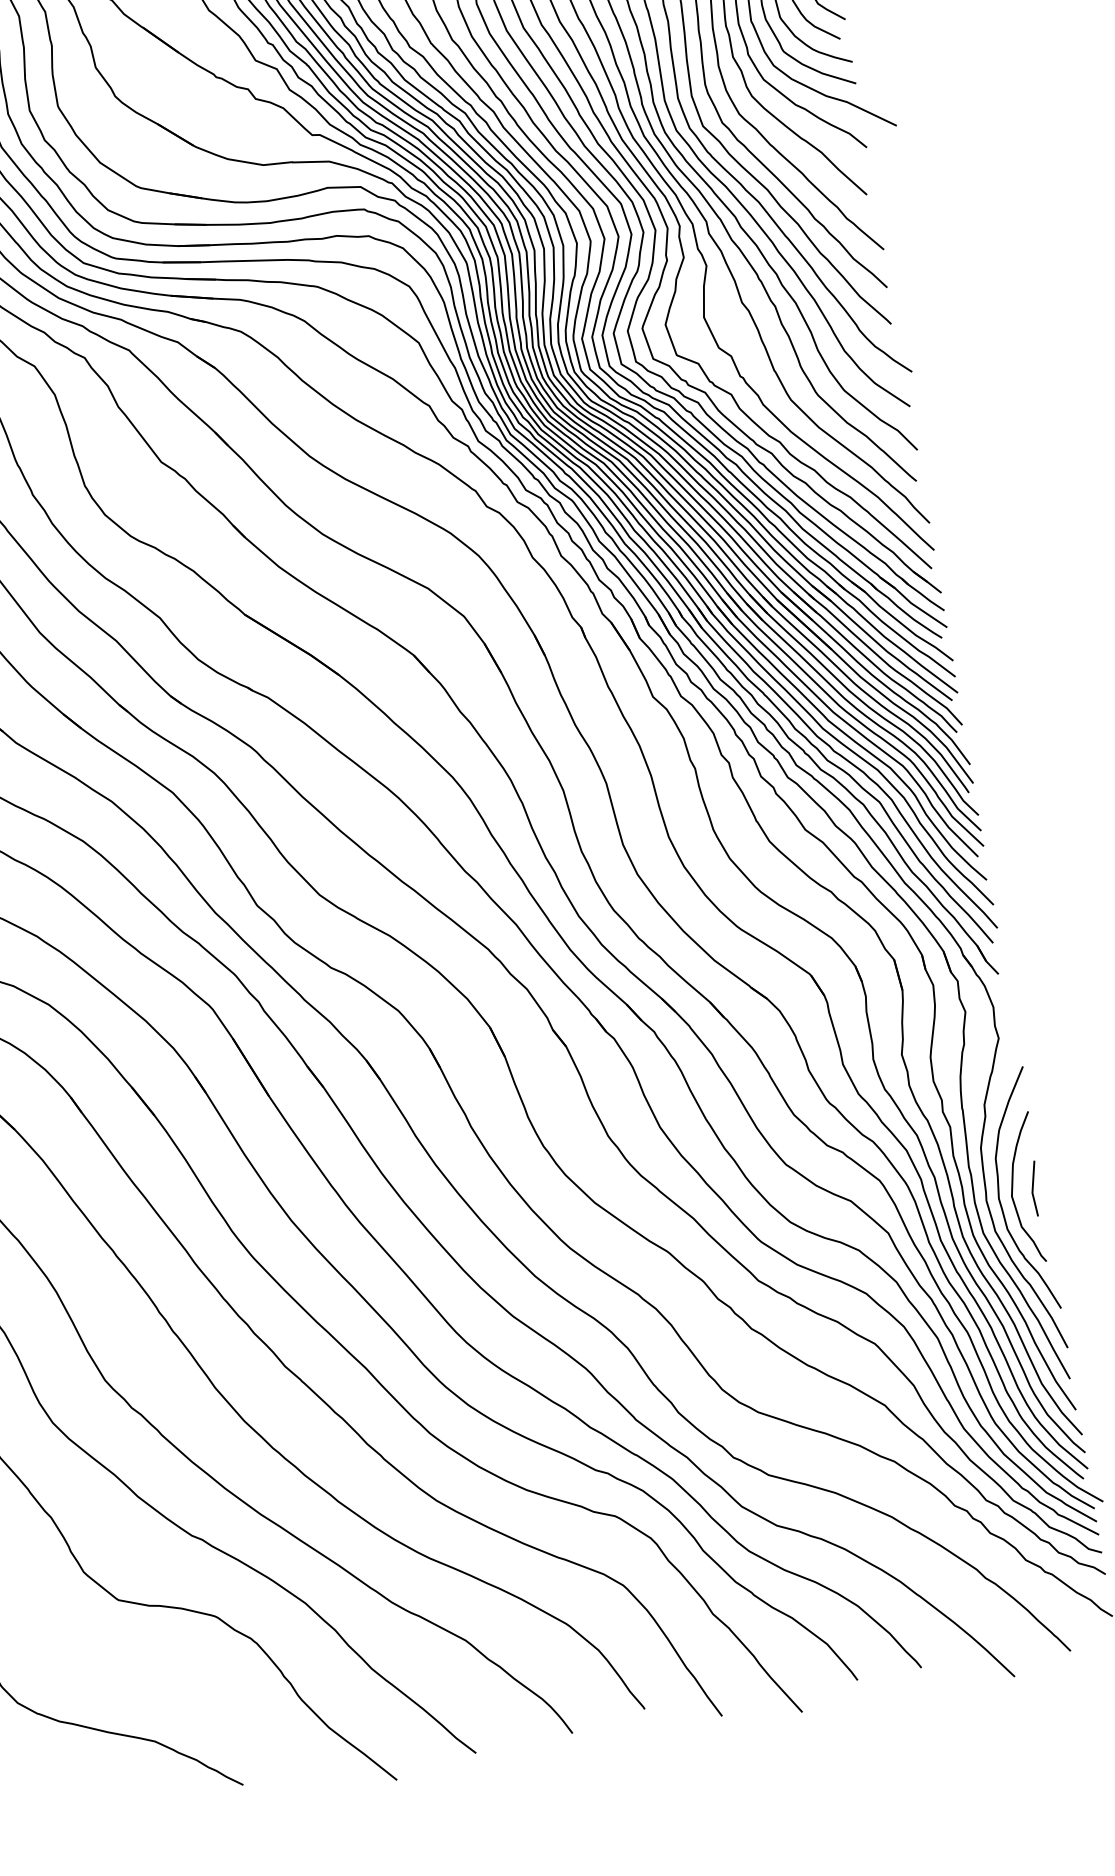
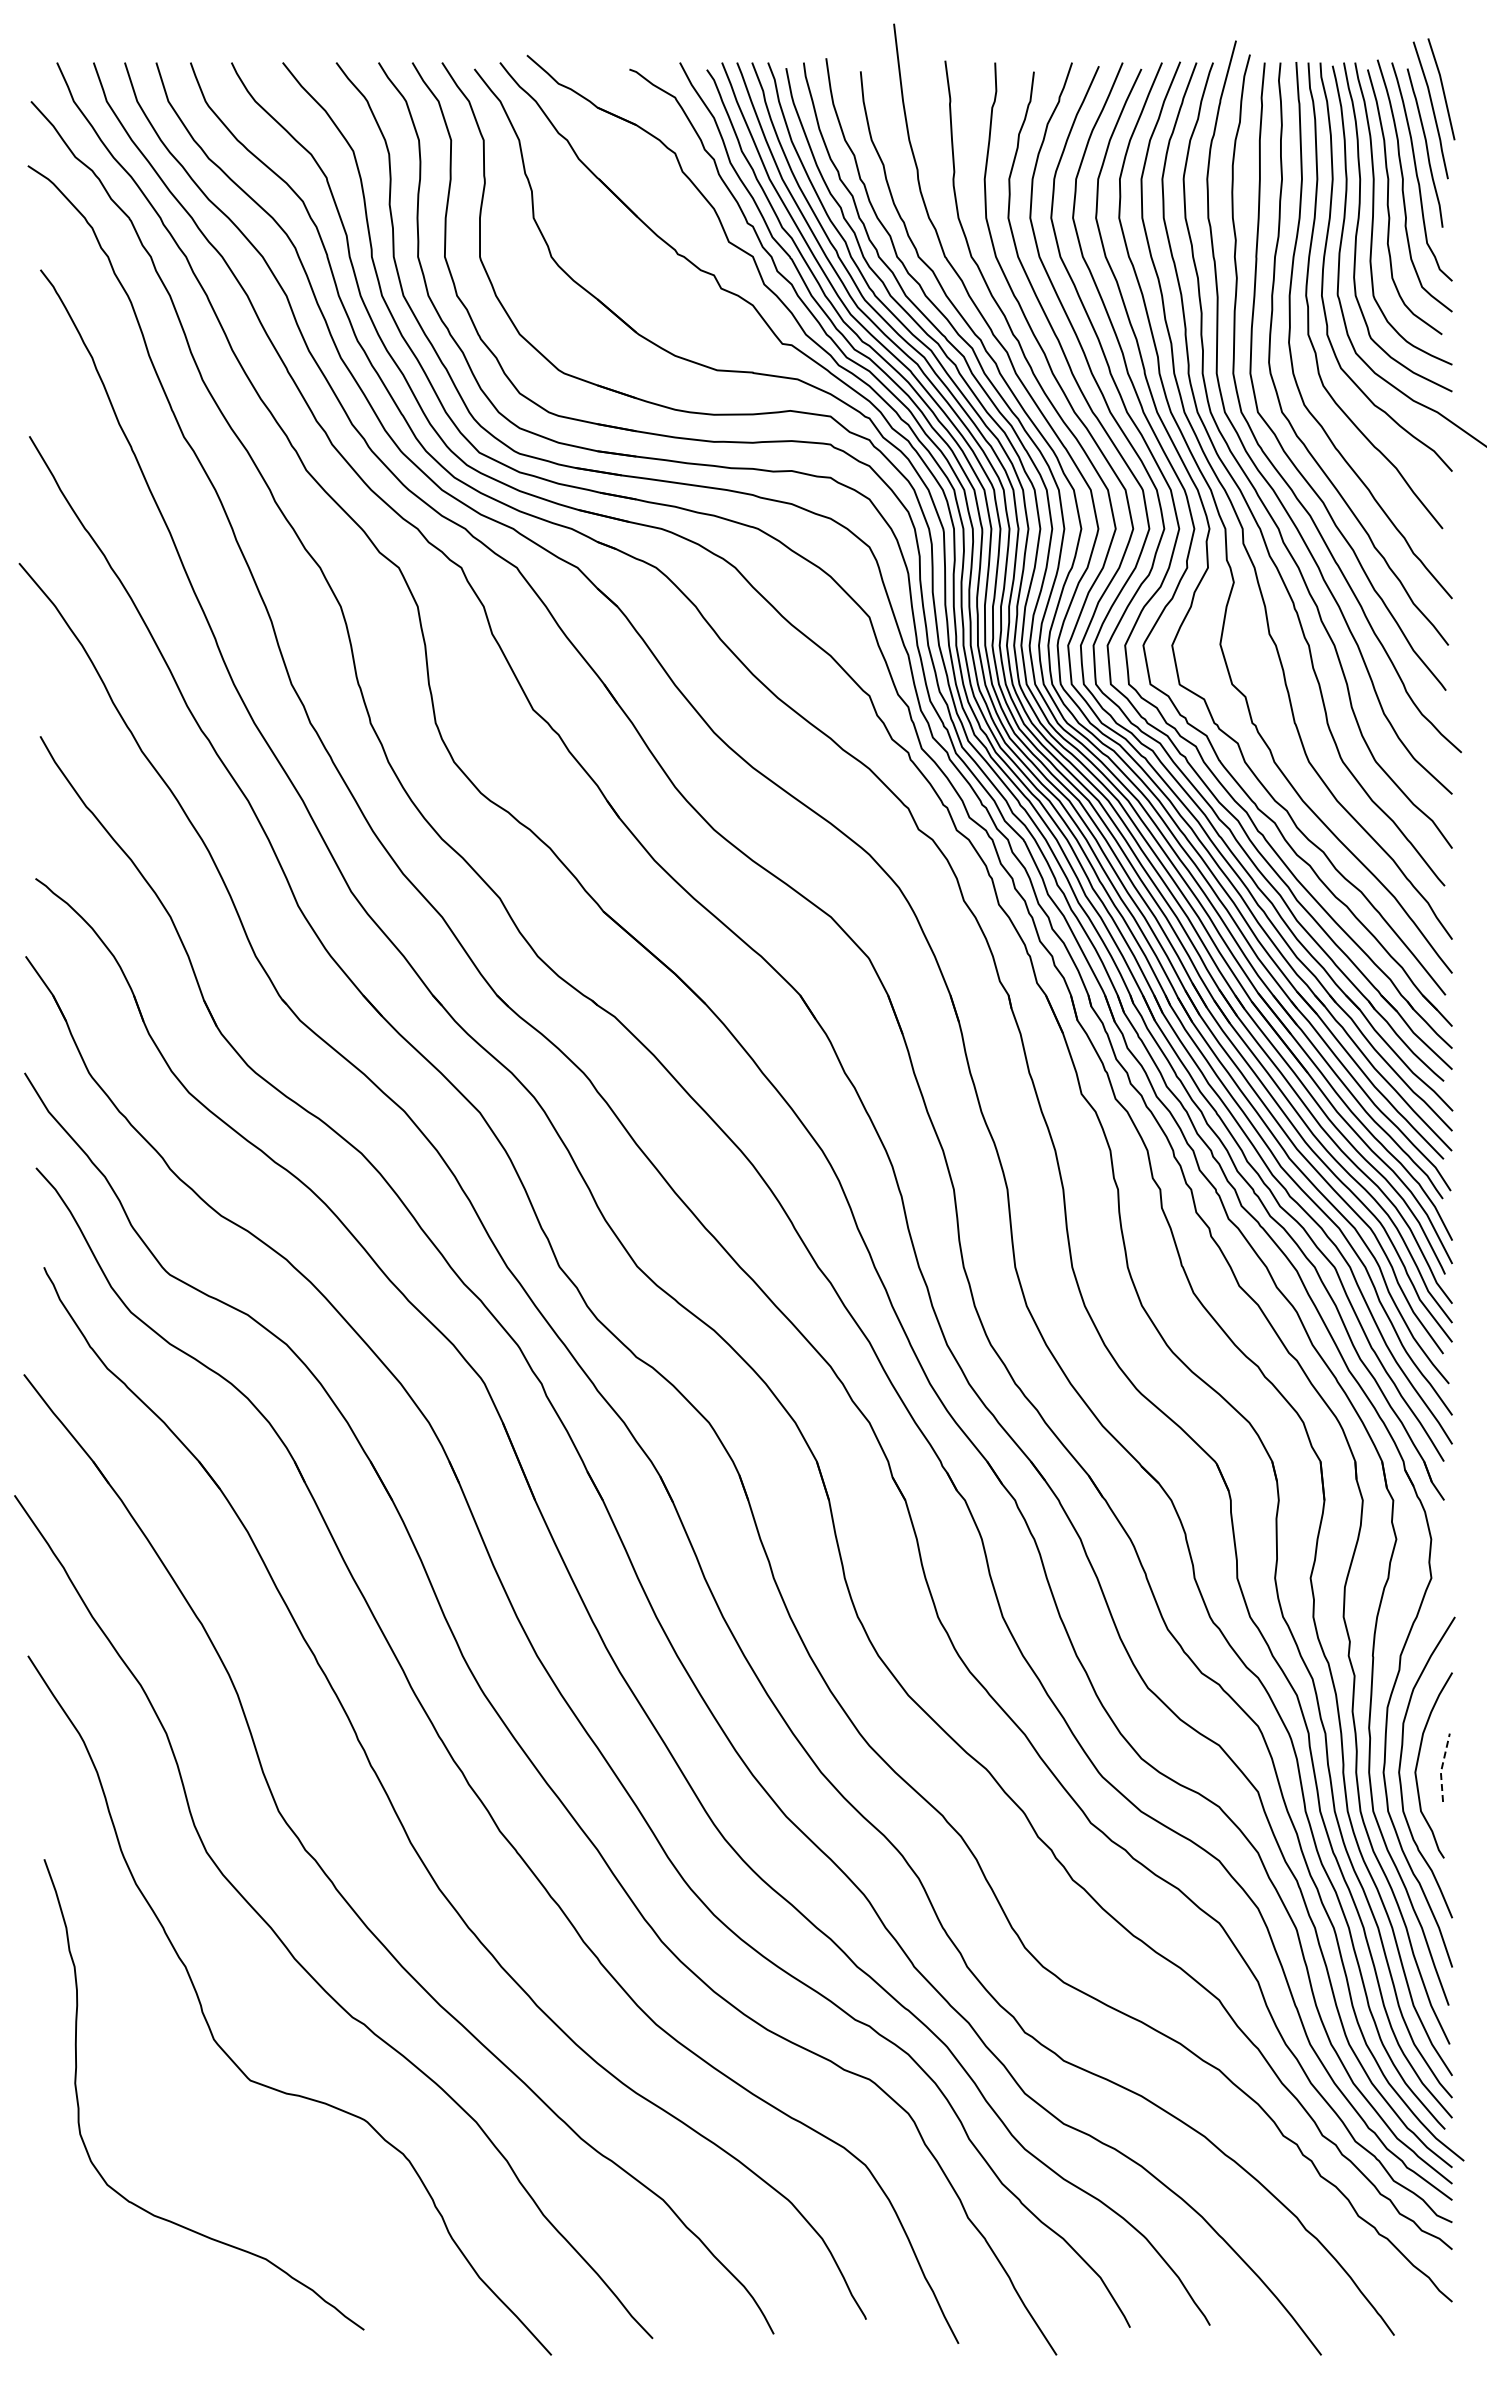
line: (1033, 1188) -> (1442, 1767), solid -> dashed

